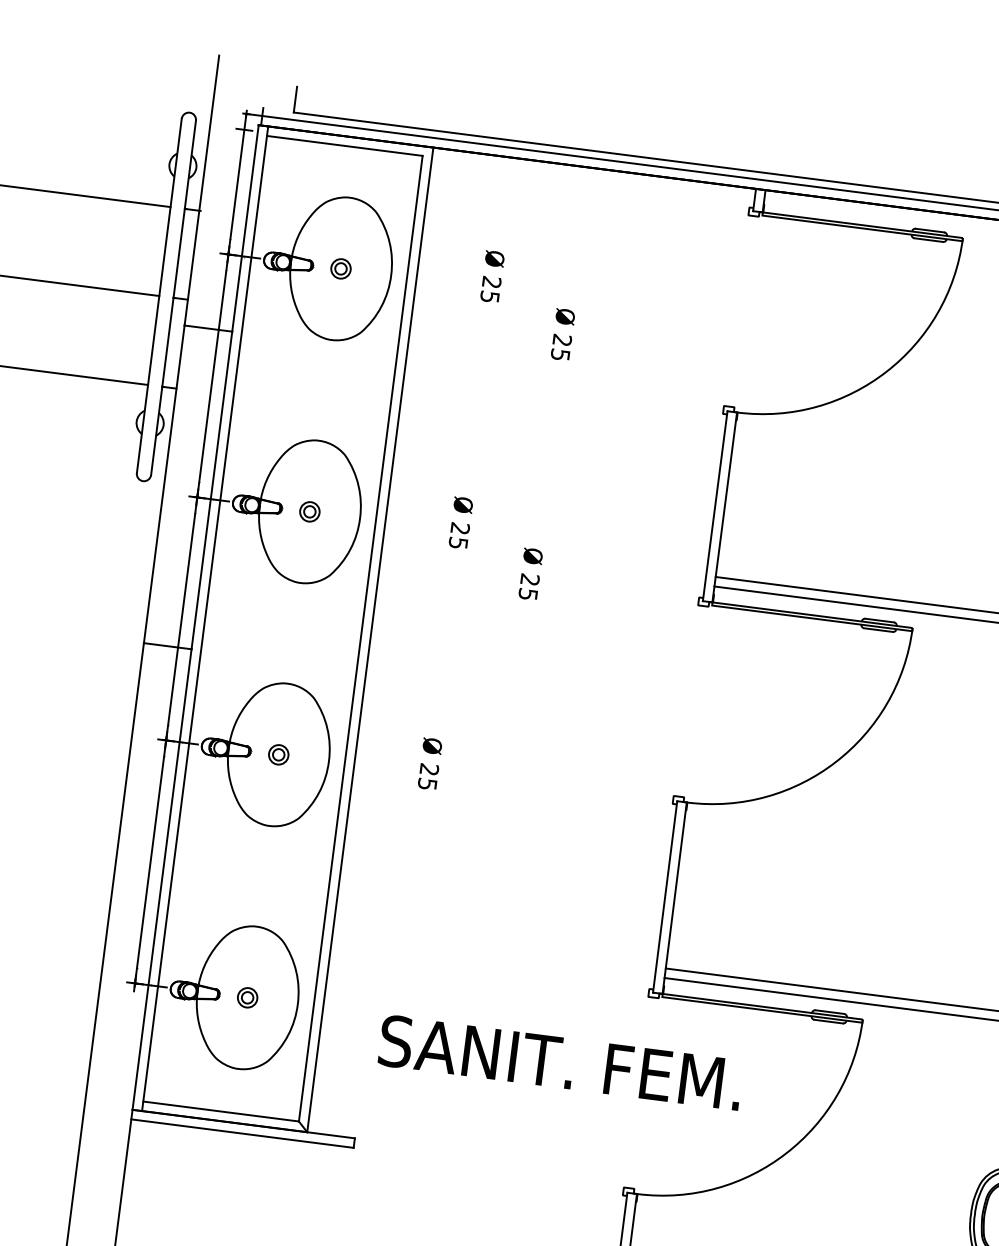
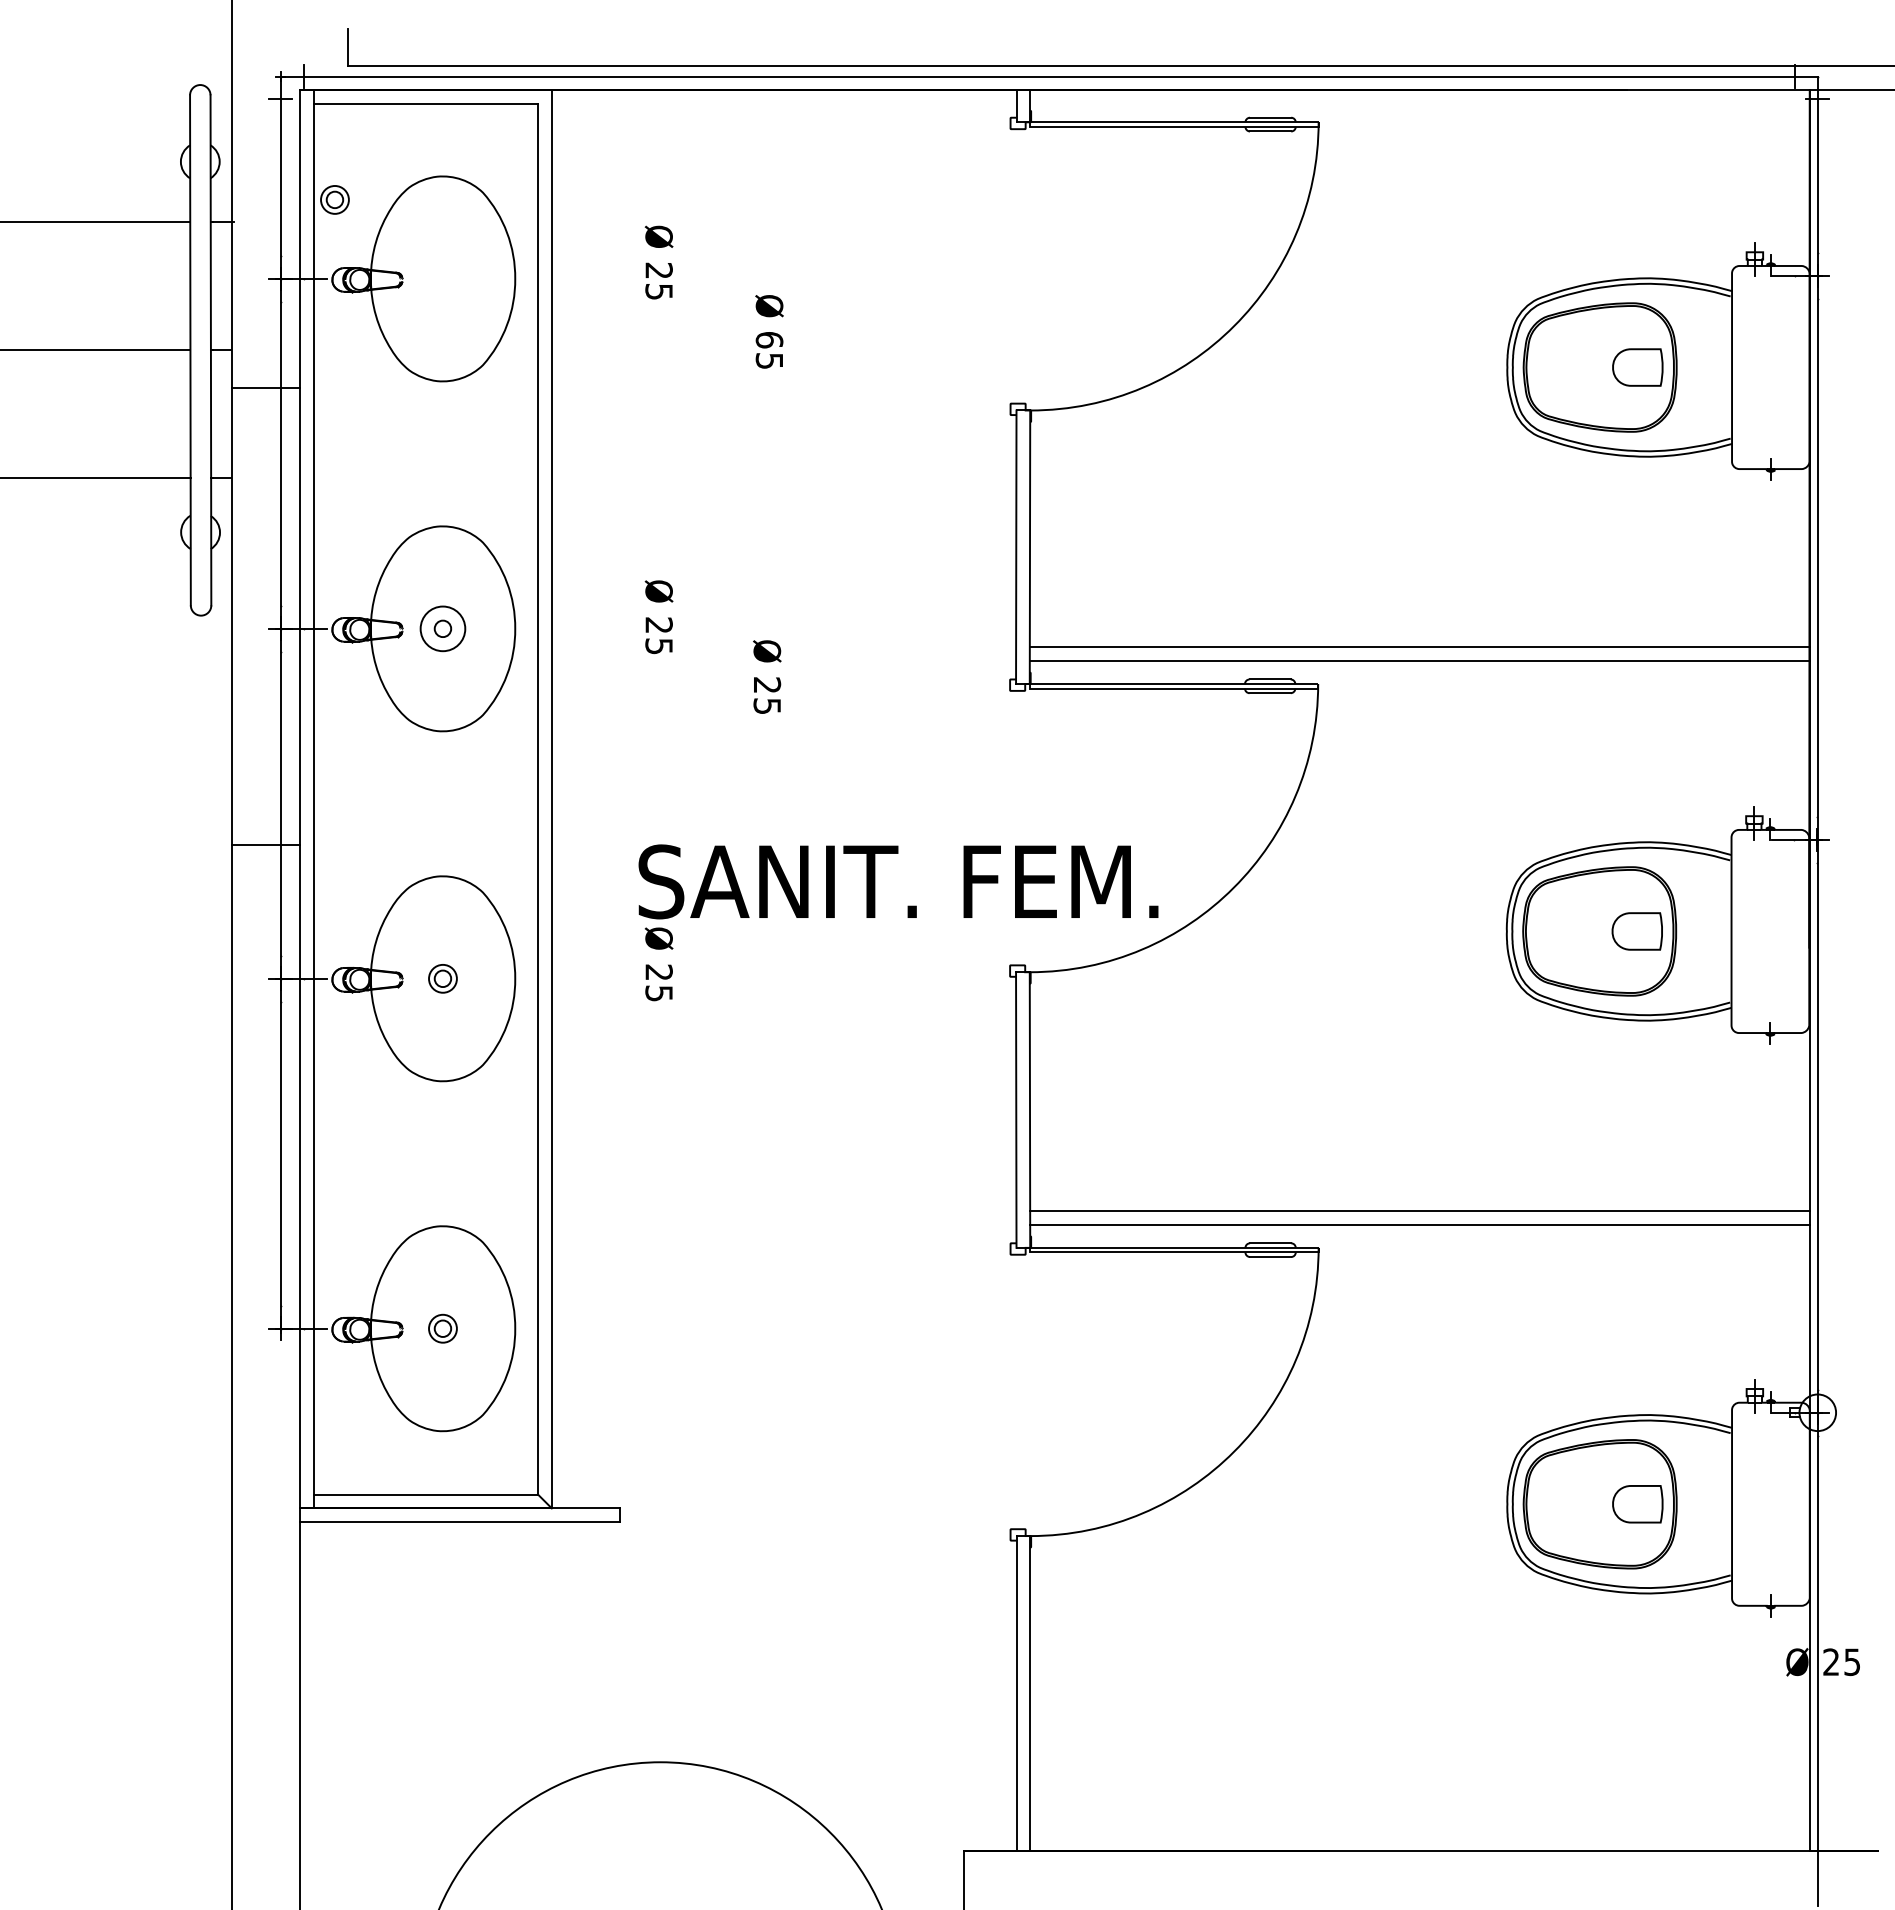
part: (340, 268) -> (334, 199), moved
text: (562, 340) -> (769, 340), 25 -> 65
circle: (309, 511) -> (442, 628), size x1.6
text: (560, 1062) -> (898, 881), moved

